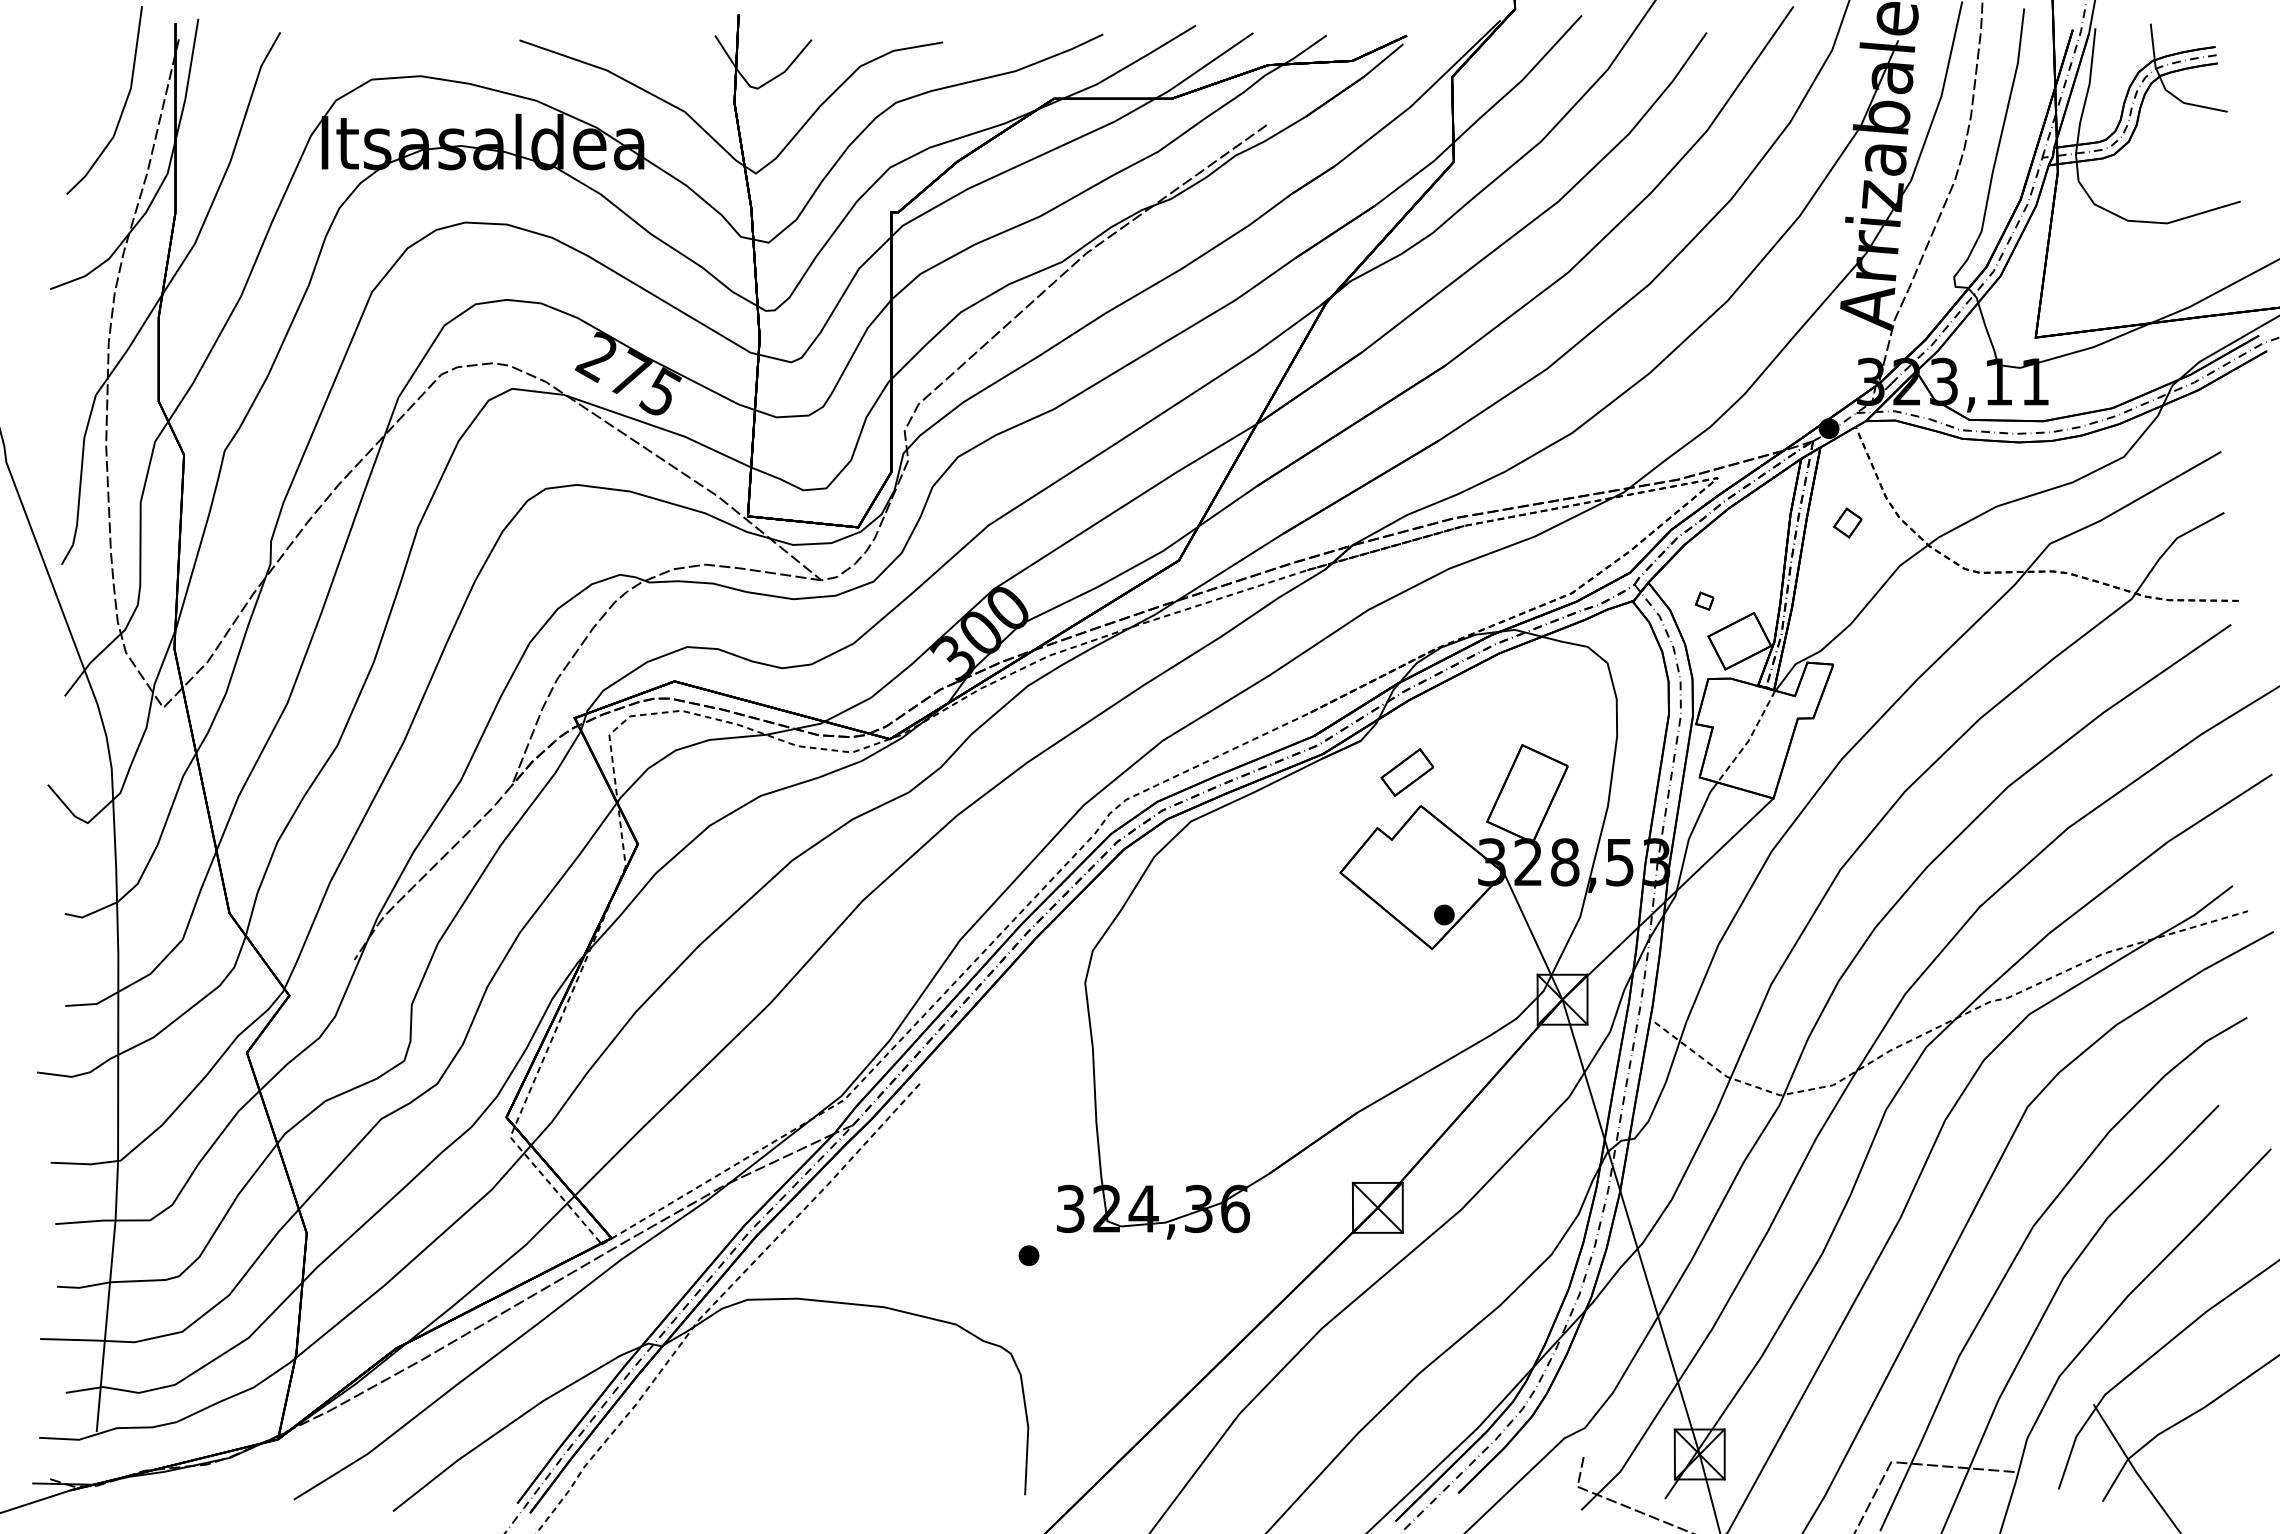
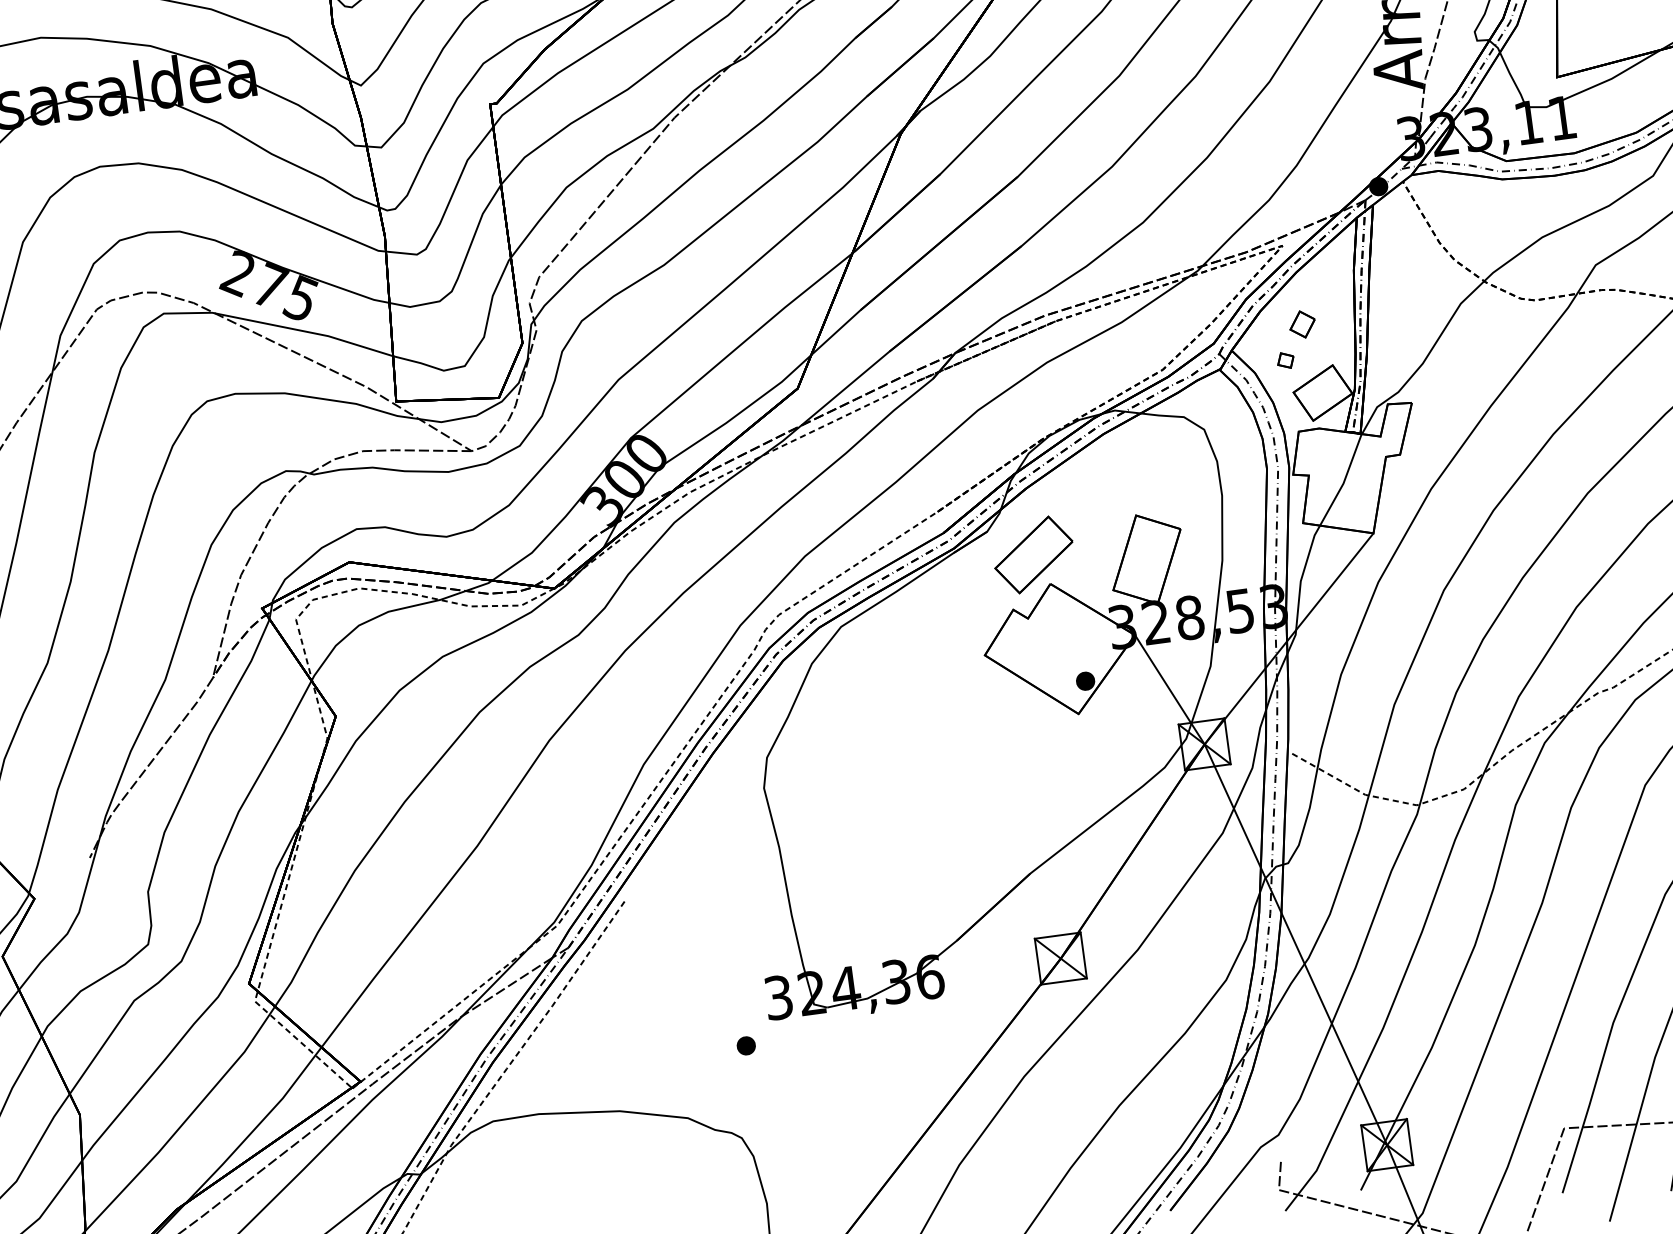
part: (1847, 522) -> (1302, 324), moved
line: (1750, 738) -> (1344, 481), dashed -> solid
part: (1407, 772) -> (1034, 554), size x1.67

